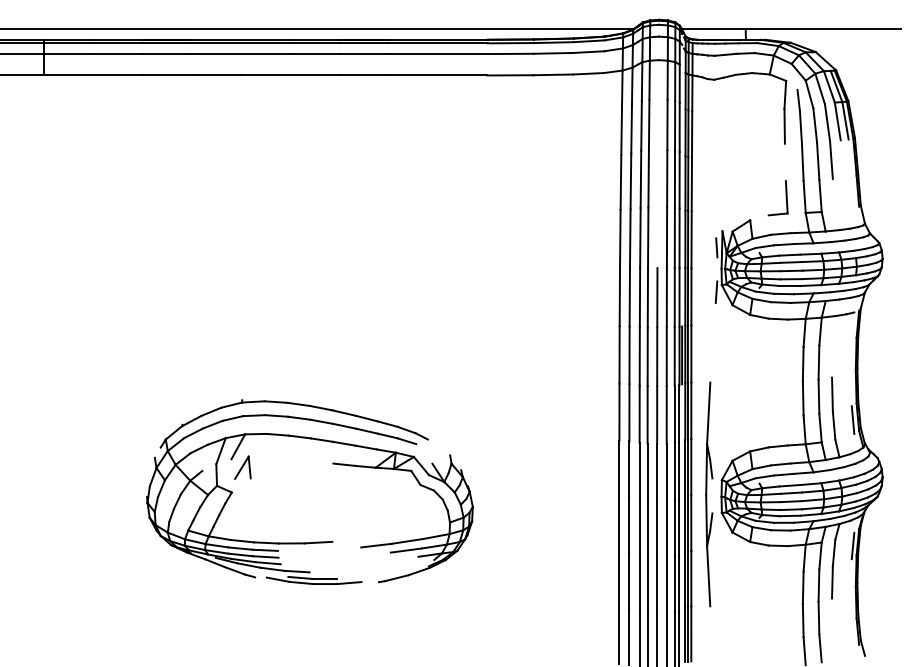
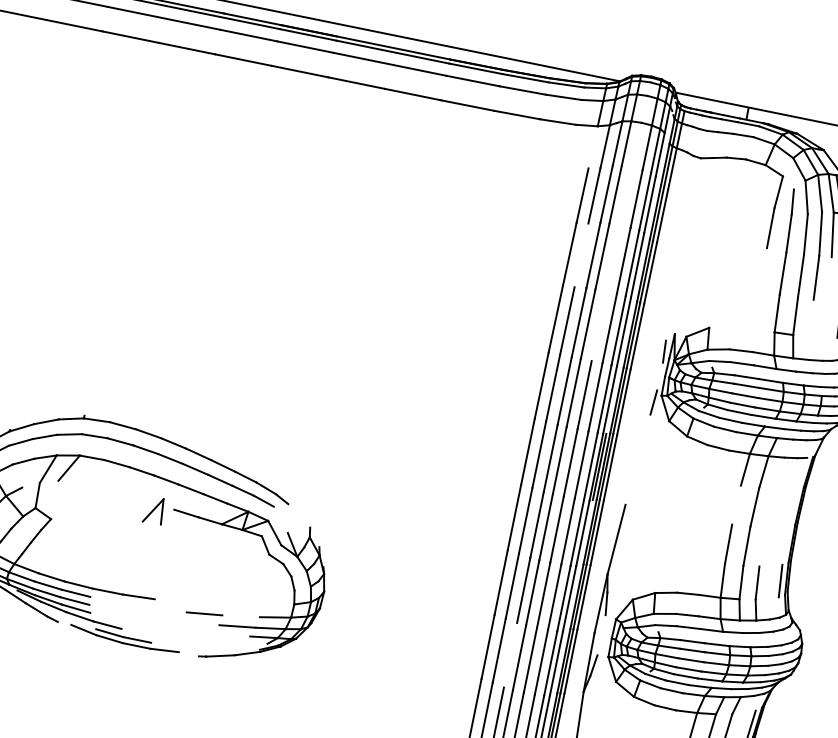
line: (622, 88) -> (593, 146), removed
line: (630, 181) -> (580, 255), removed
part: (785, 198) -> (754, 311), removed
line: (802, 364) -> (735, 505), removed
line: (832, 394) -> (762, 546), removed
part: (242, 467) -> (153, 510), moved
line: (639, 528) -> (510, 655), removed
line: (407, 540) -> (241, 615), removed

